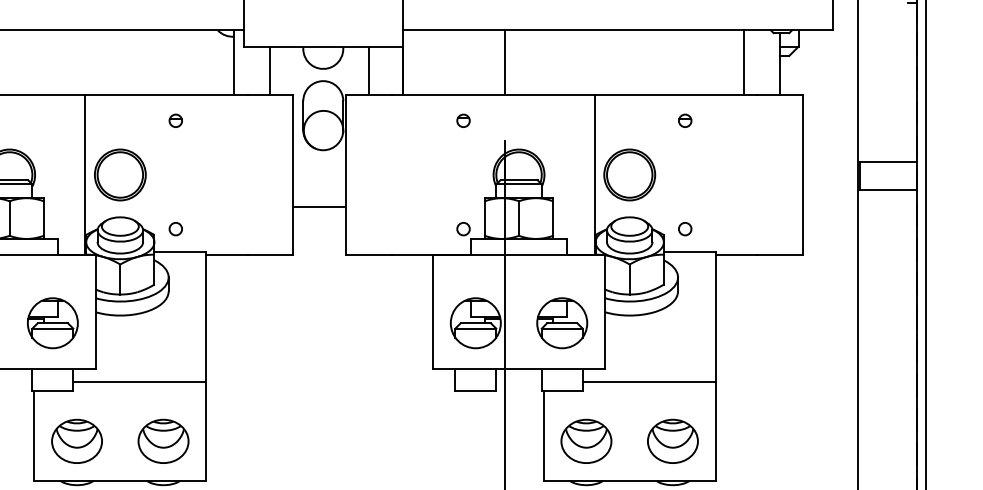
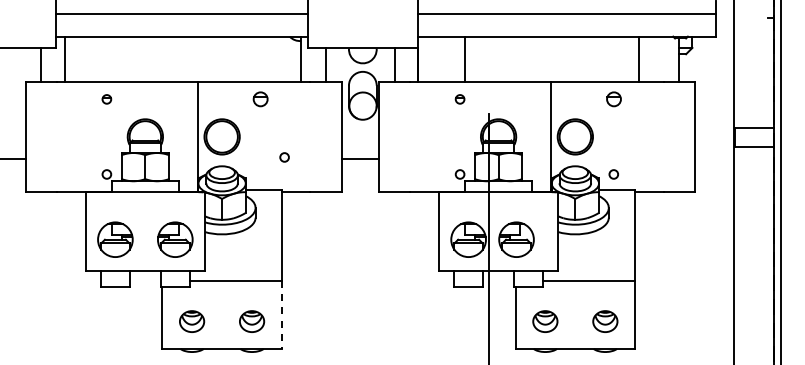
line: (504, 61) -> (464, 58), moved
line: (743, 61) -> (639, 58), moved
part: (175, 121) -> (260, 99), size x1.6
part: (684, 121) -> (613, 99), size x1.6
circle: (175, 229) -> (284, 157), moved
part: (562, 322) -> (516, 239), moved
line: (205, 432) -> (281, 315), solid -> dashed
part: (76, 441) -> (191, 321), size x0.7
part: (162, 441) -> (251, 321), size x0.7
part: (586, 441) -> (545, 321), size x0.7
part: (673, 441) -> (605, 321), size x0.7

